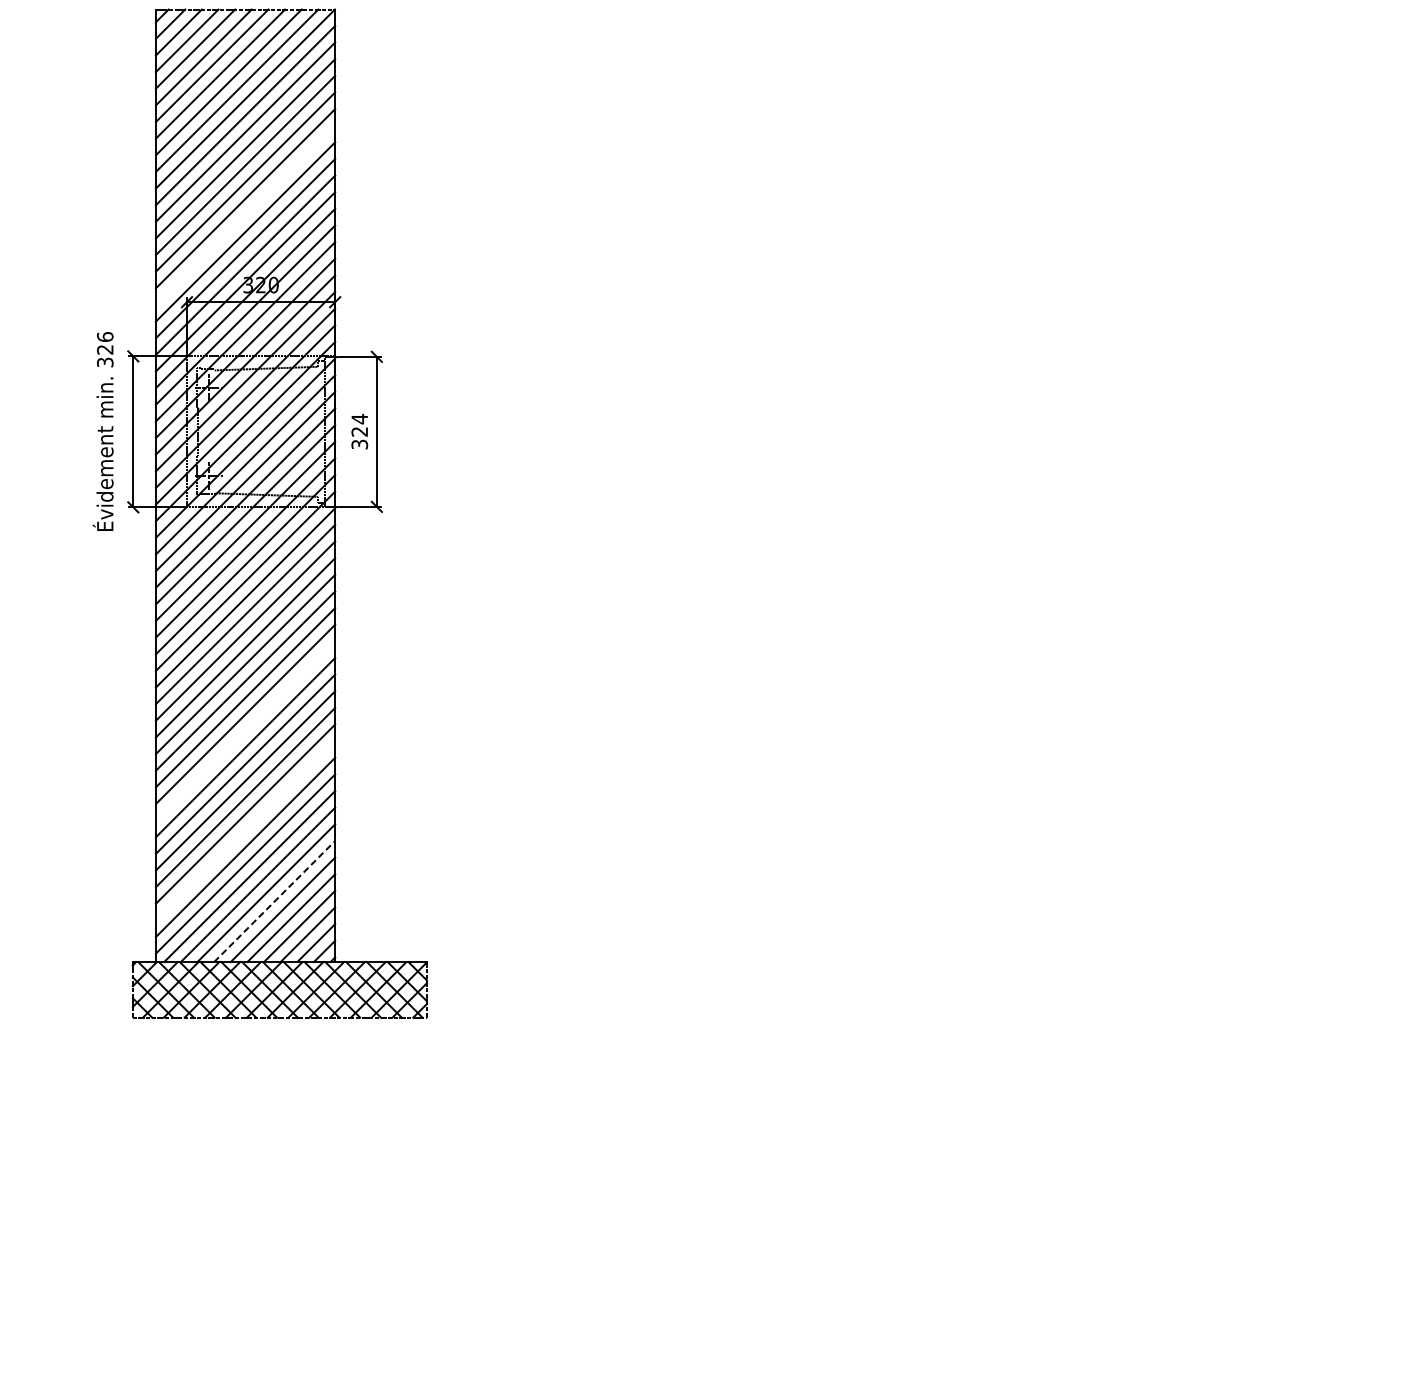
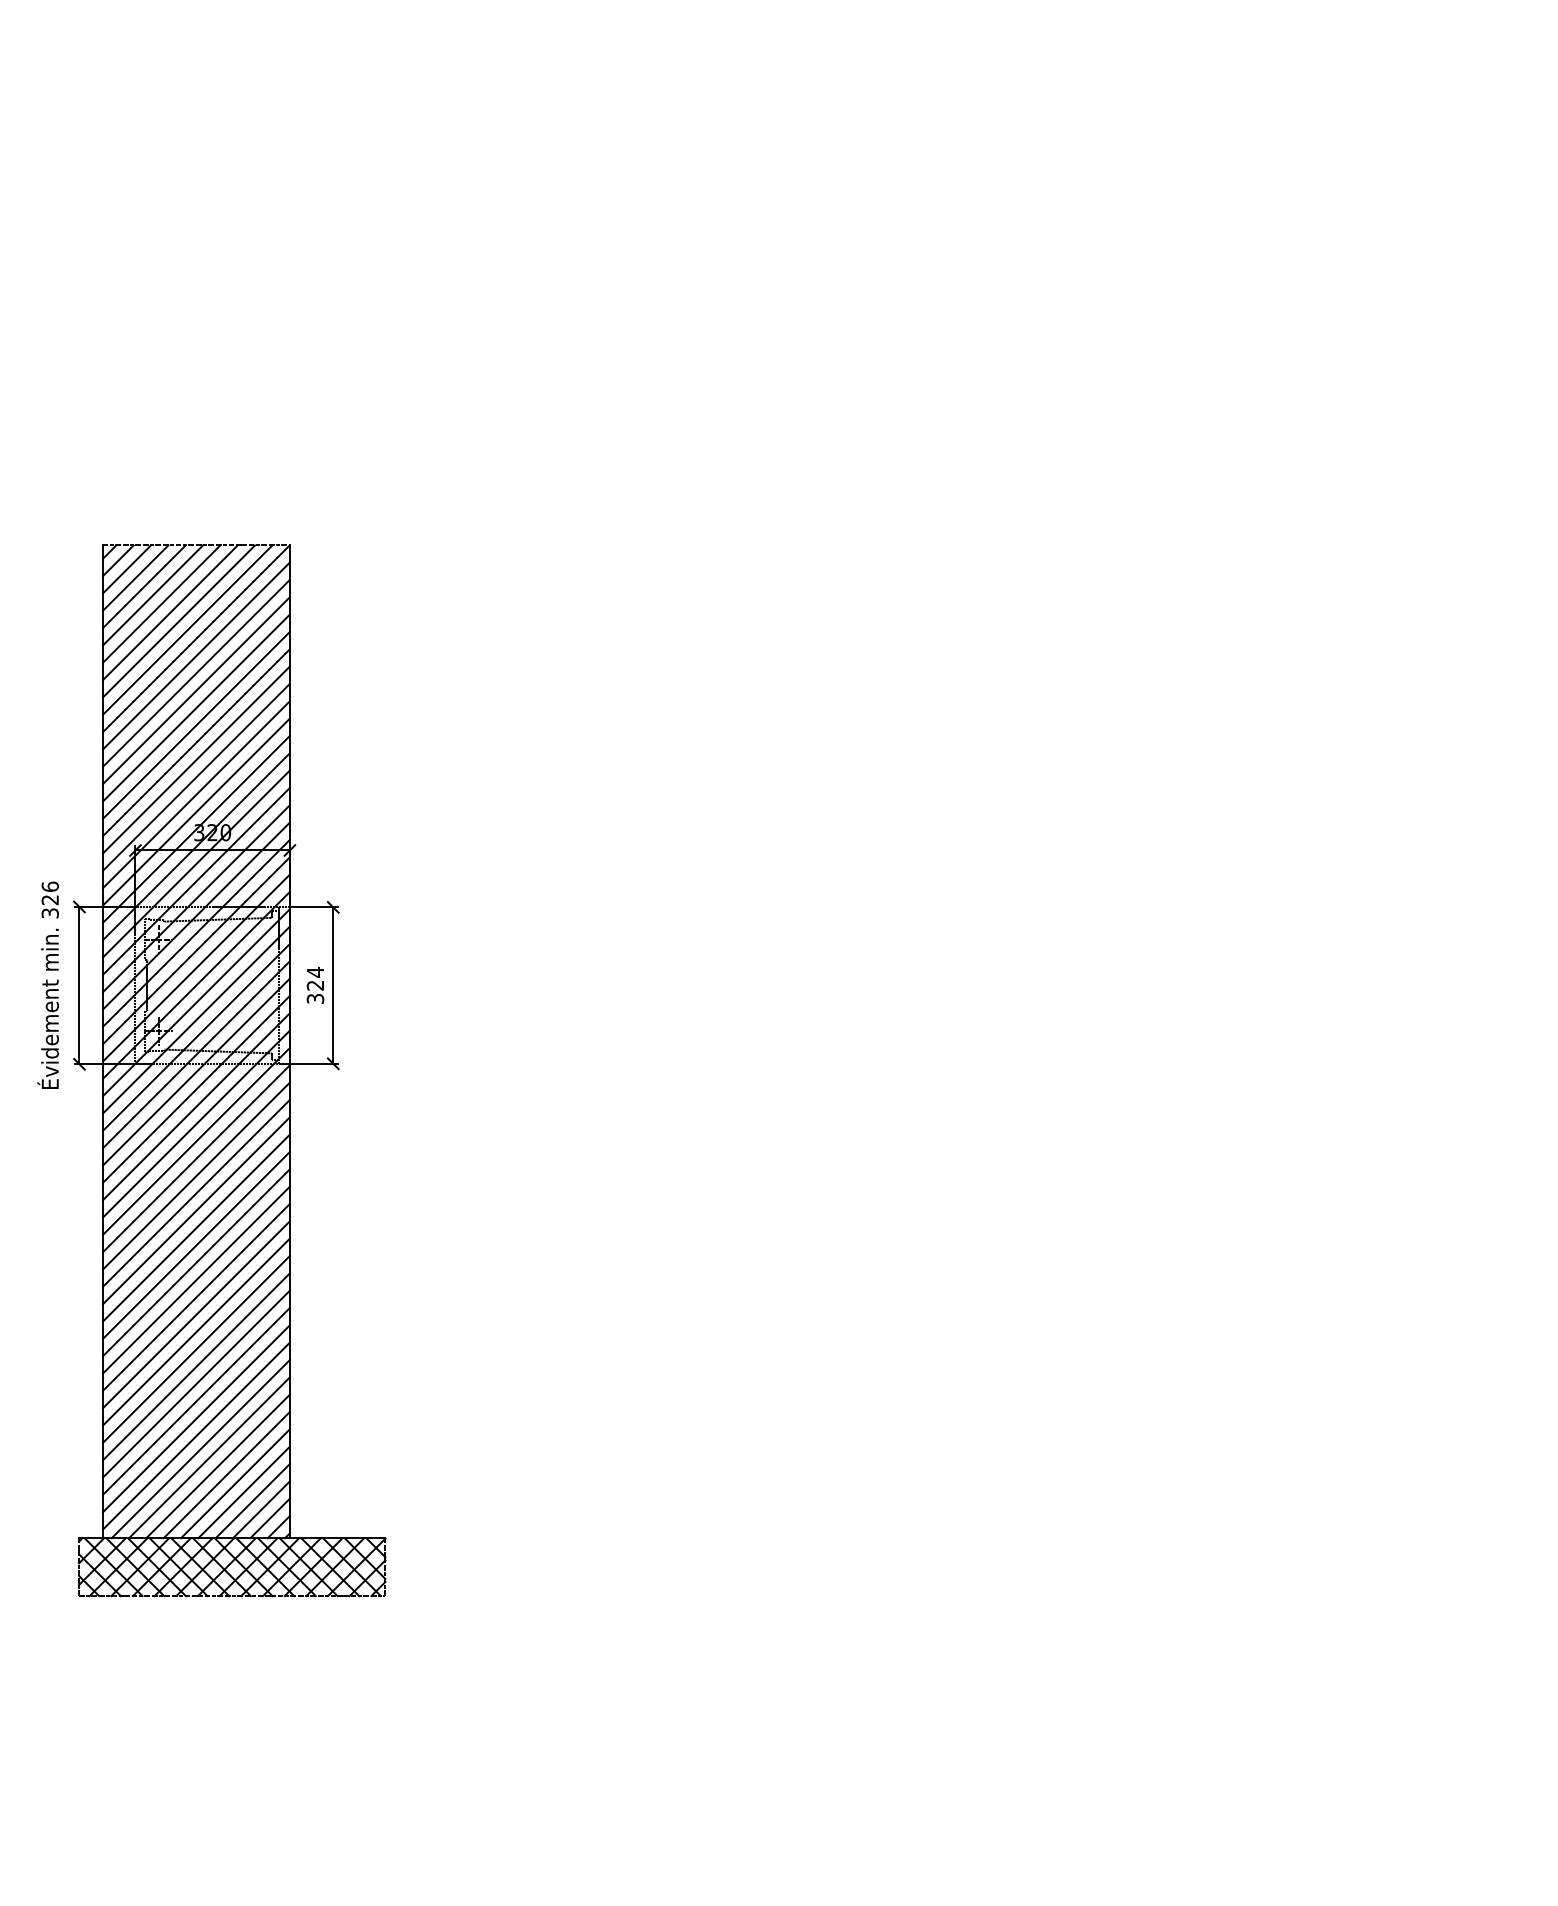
line: (245, 214) -> (196, 759), added
line: (245, 731) -> (196, 1297), added
line: (245, 830) -> (196, 1401), added
line: (275, 900) -> (227, 1474), dashed -> solid

